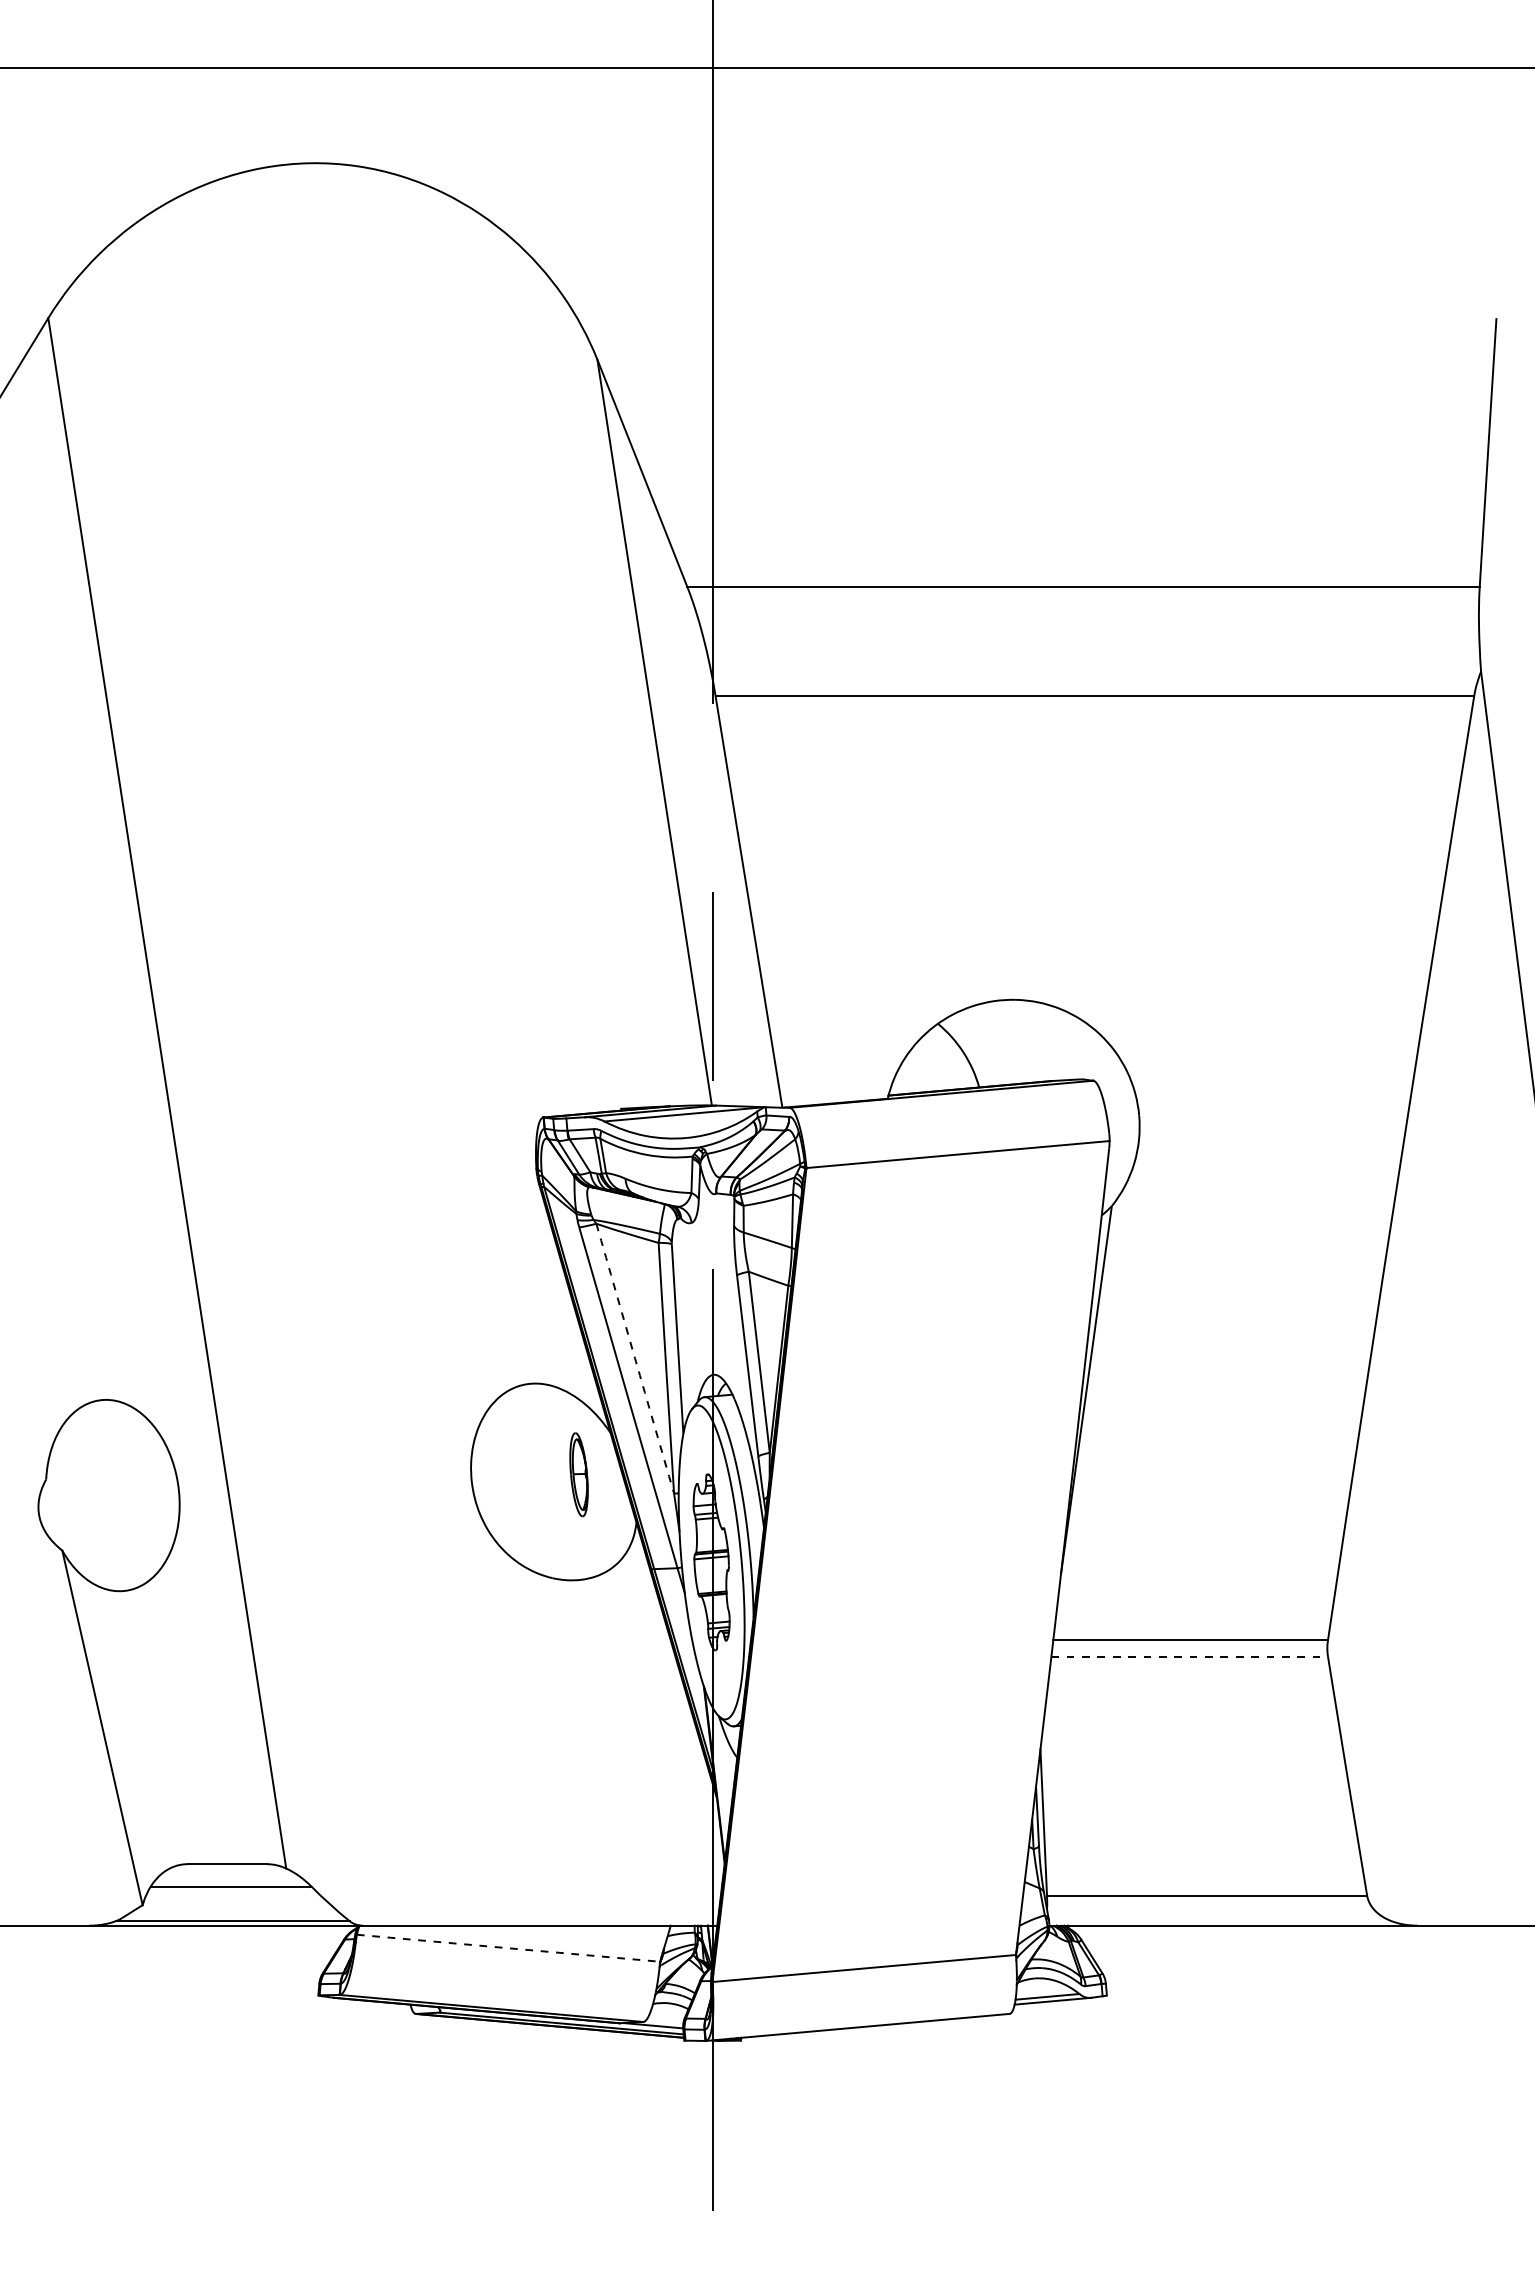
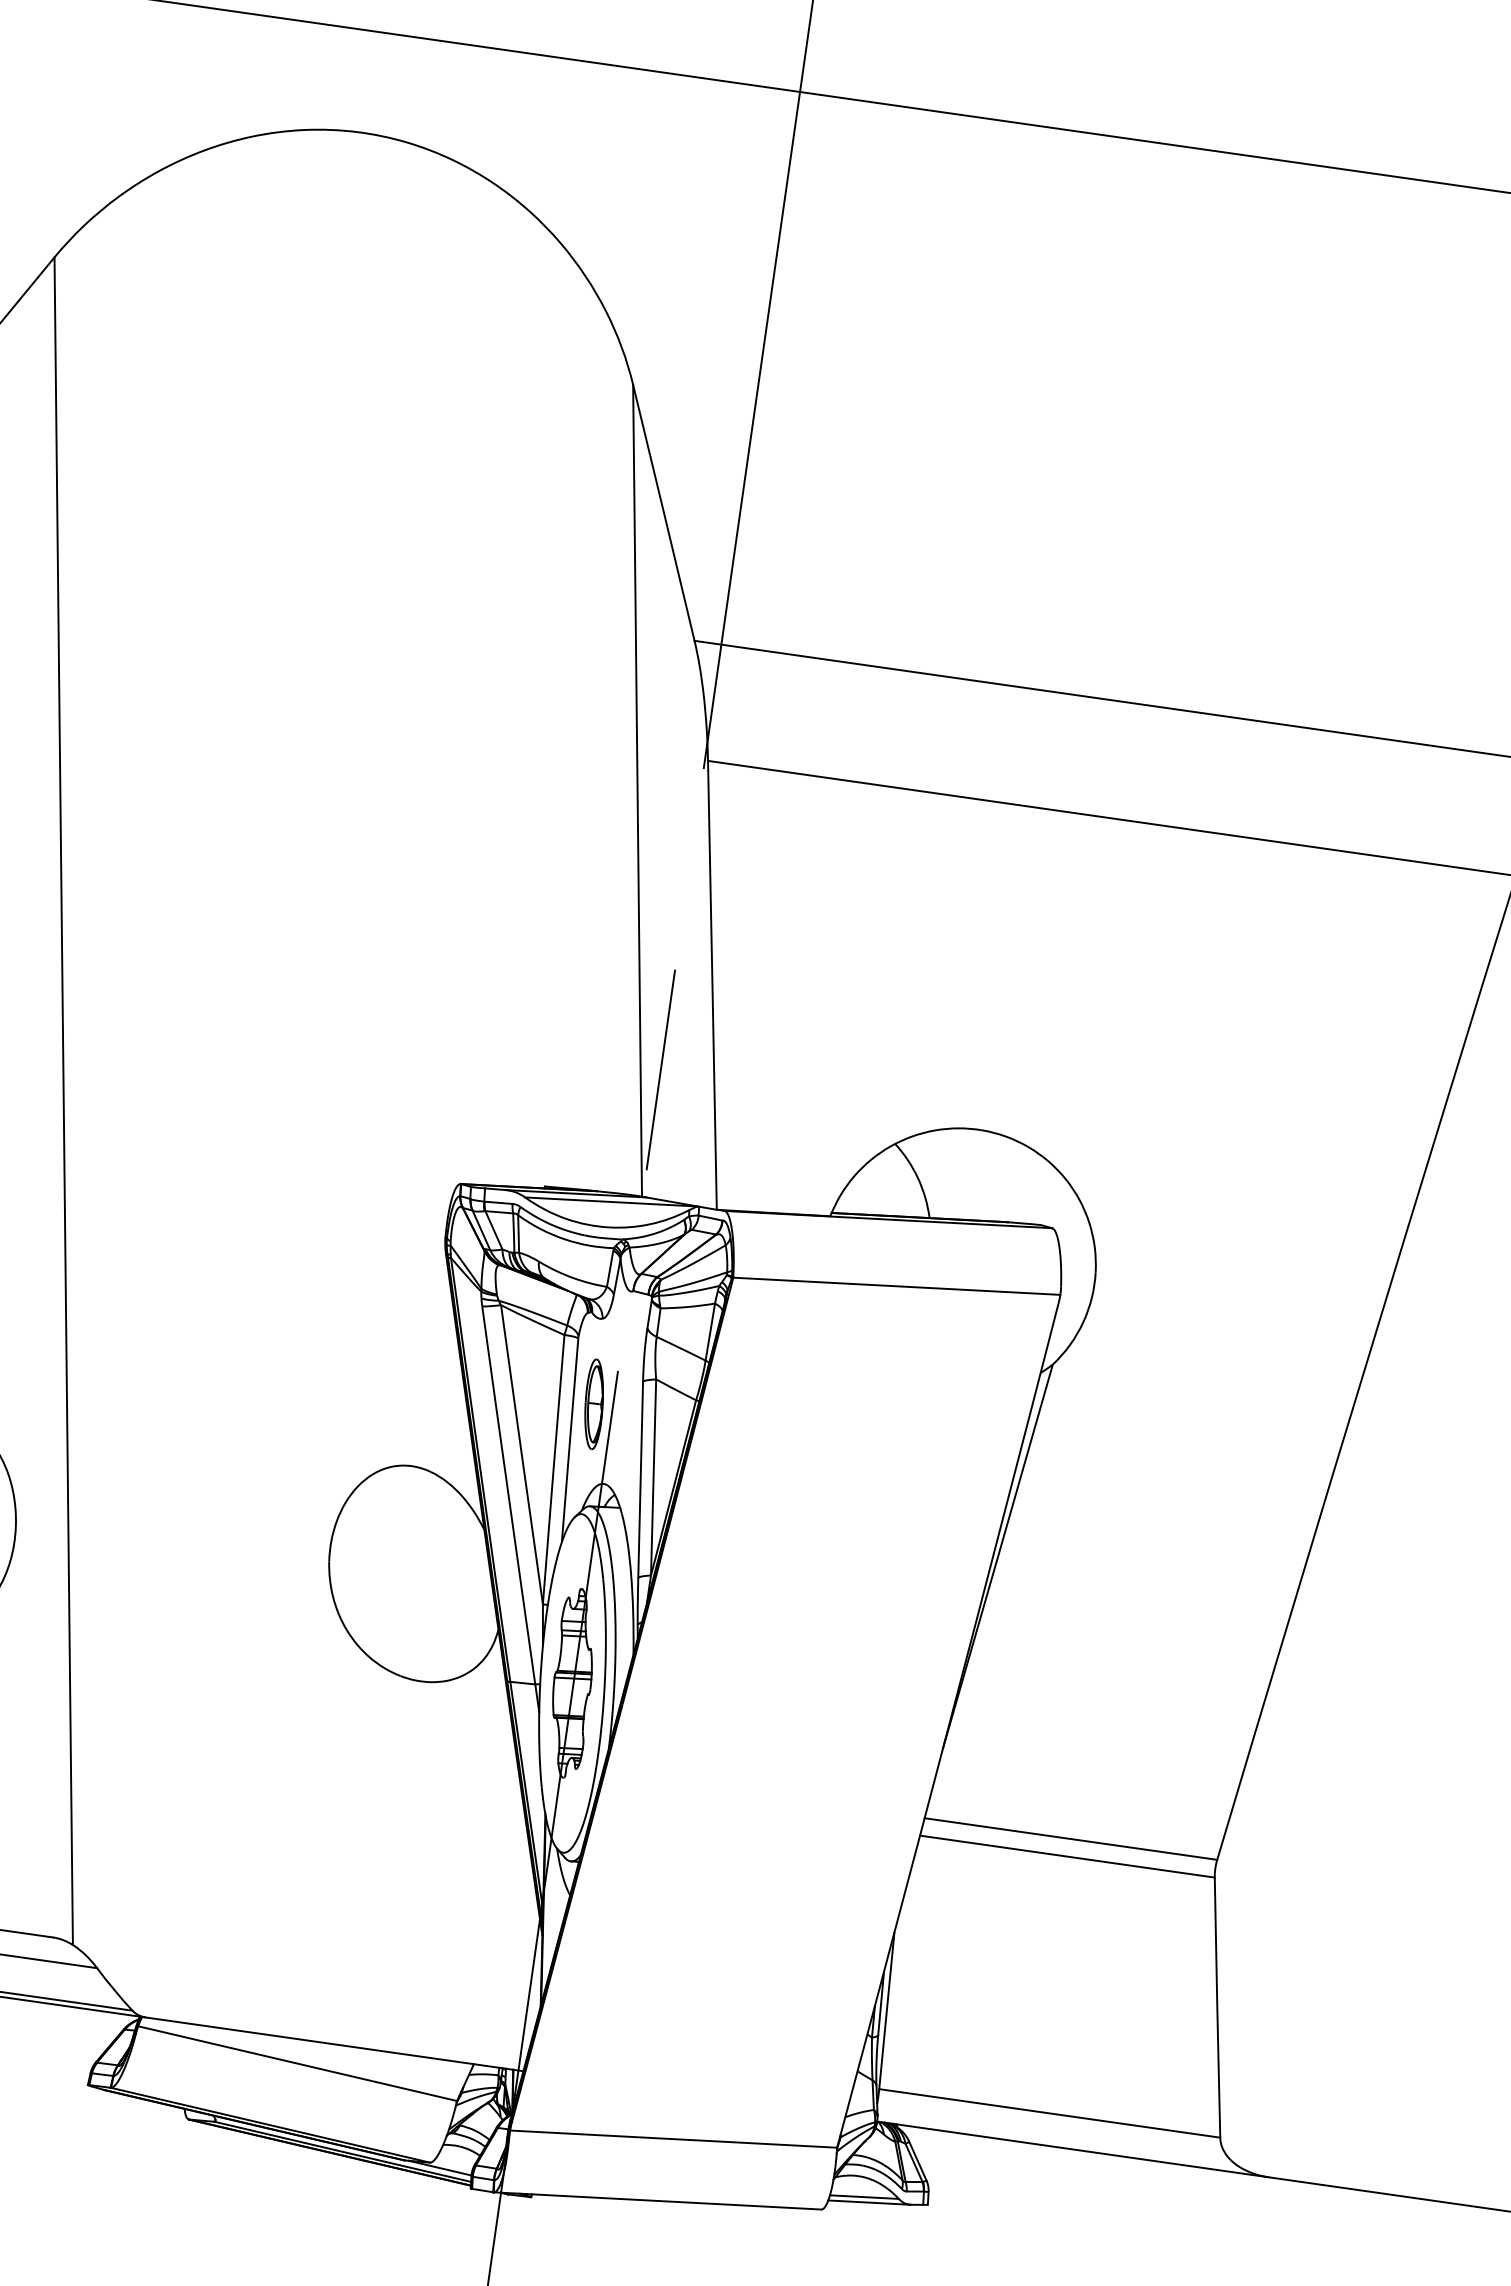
arc: (635, 1358) -> (522, 1454), dashed -> solid
part: (578, 1474) -> (593, 1403), moved
line: (1190, 1656) -> (1068, 1856), dashed -> solid
line: (509, 1948) -> (298, 2064), dashed -> solid

